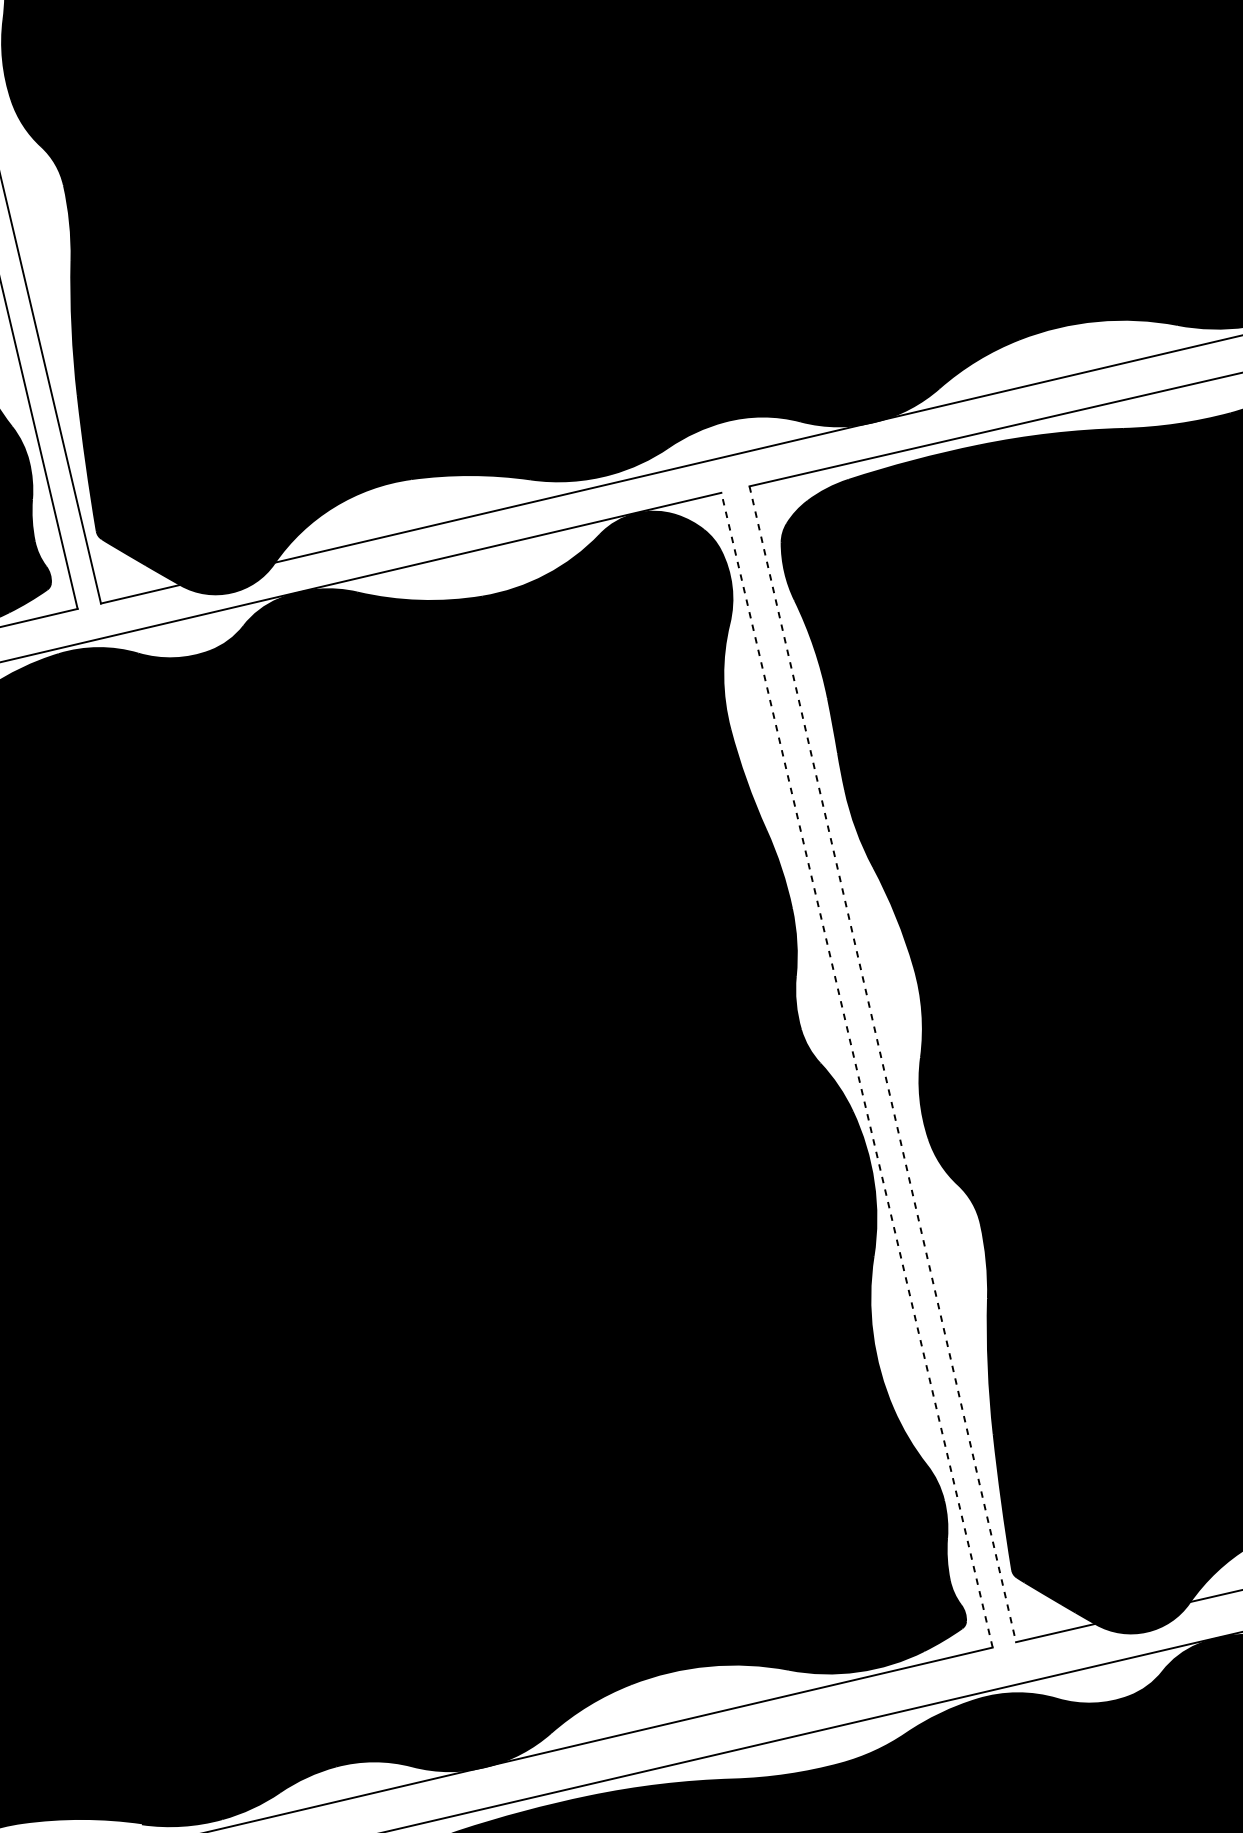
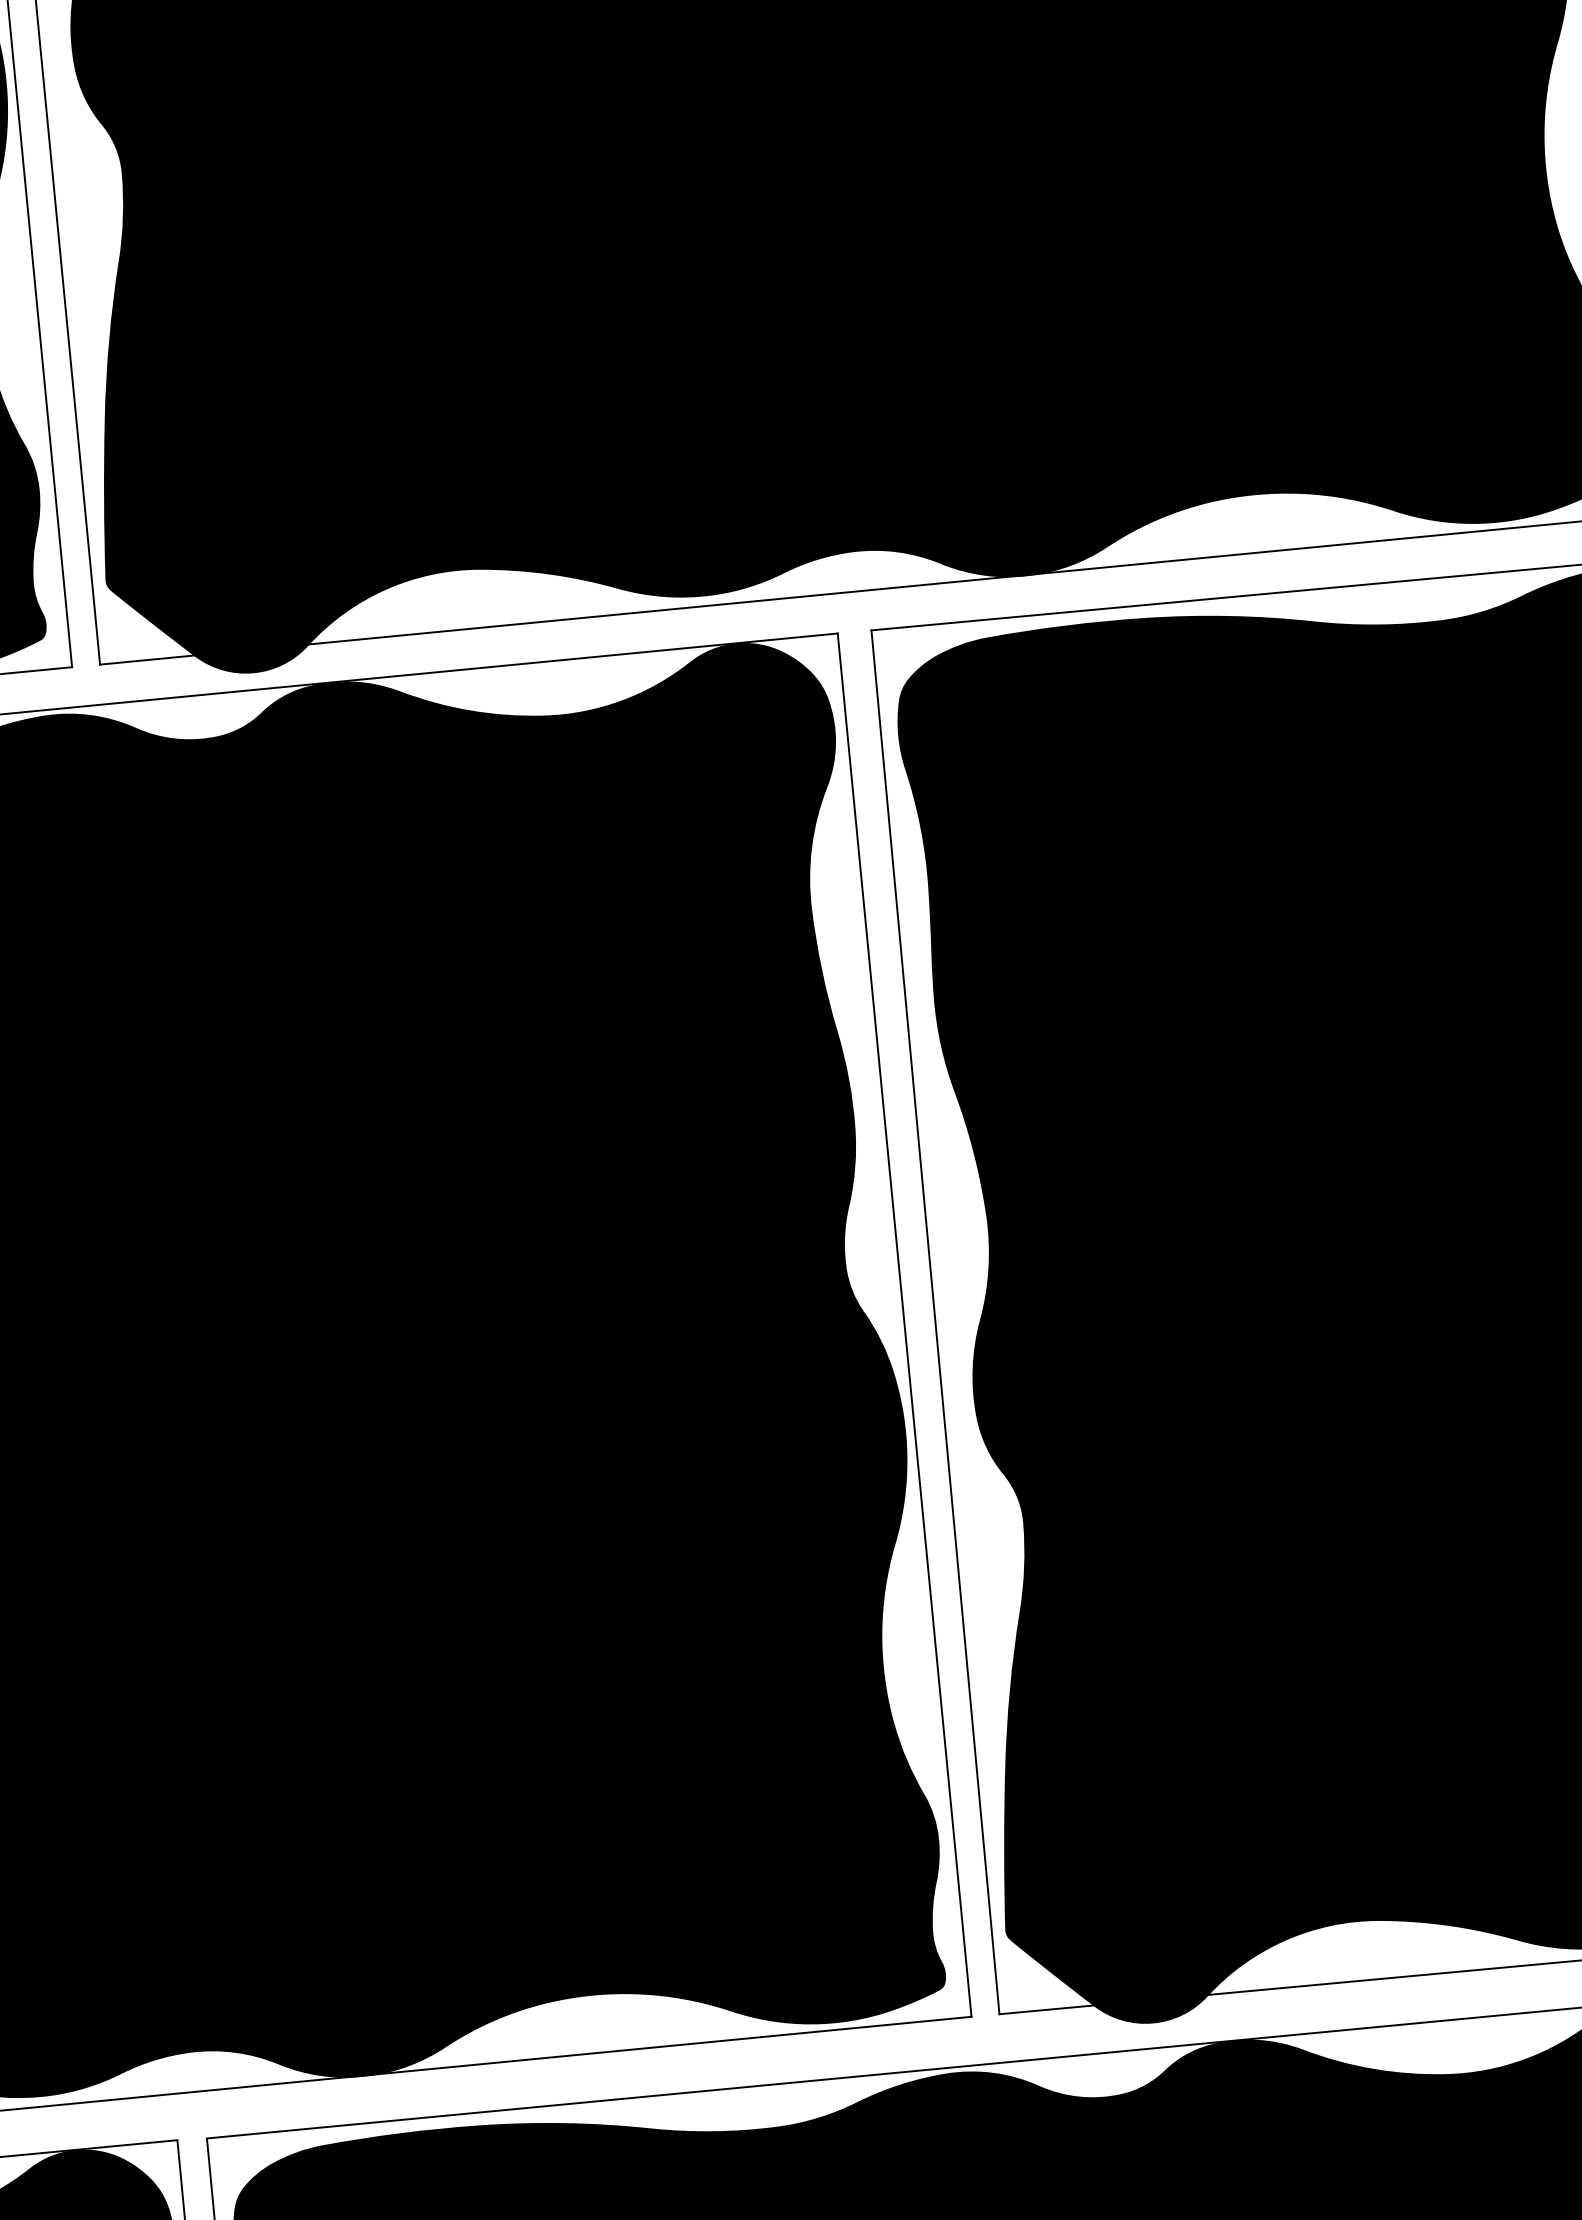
line: (882, 1064) -> (935, 1322), dashed -> solid
line: (856, 1070) -> (904, 1325), dashed -> solid

